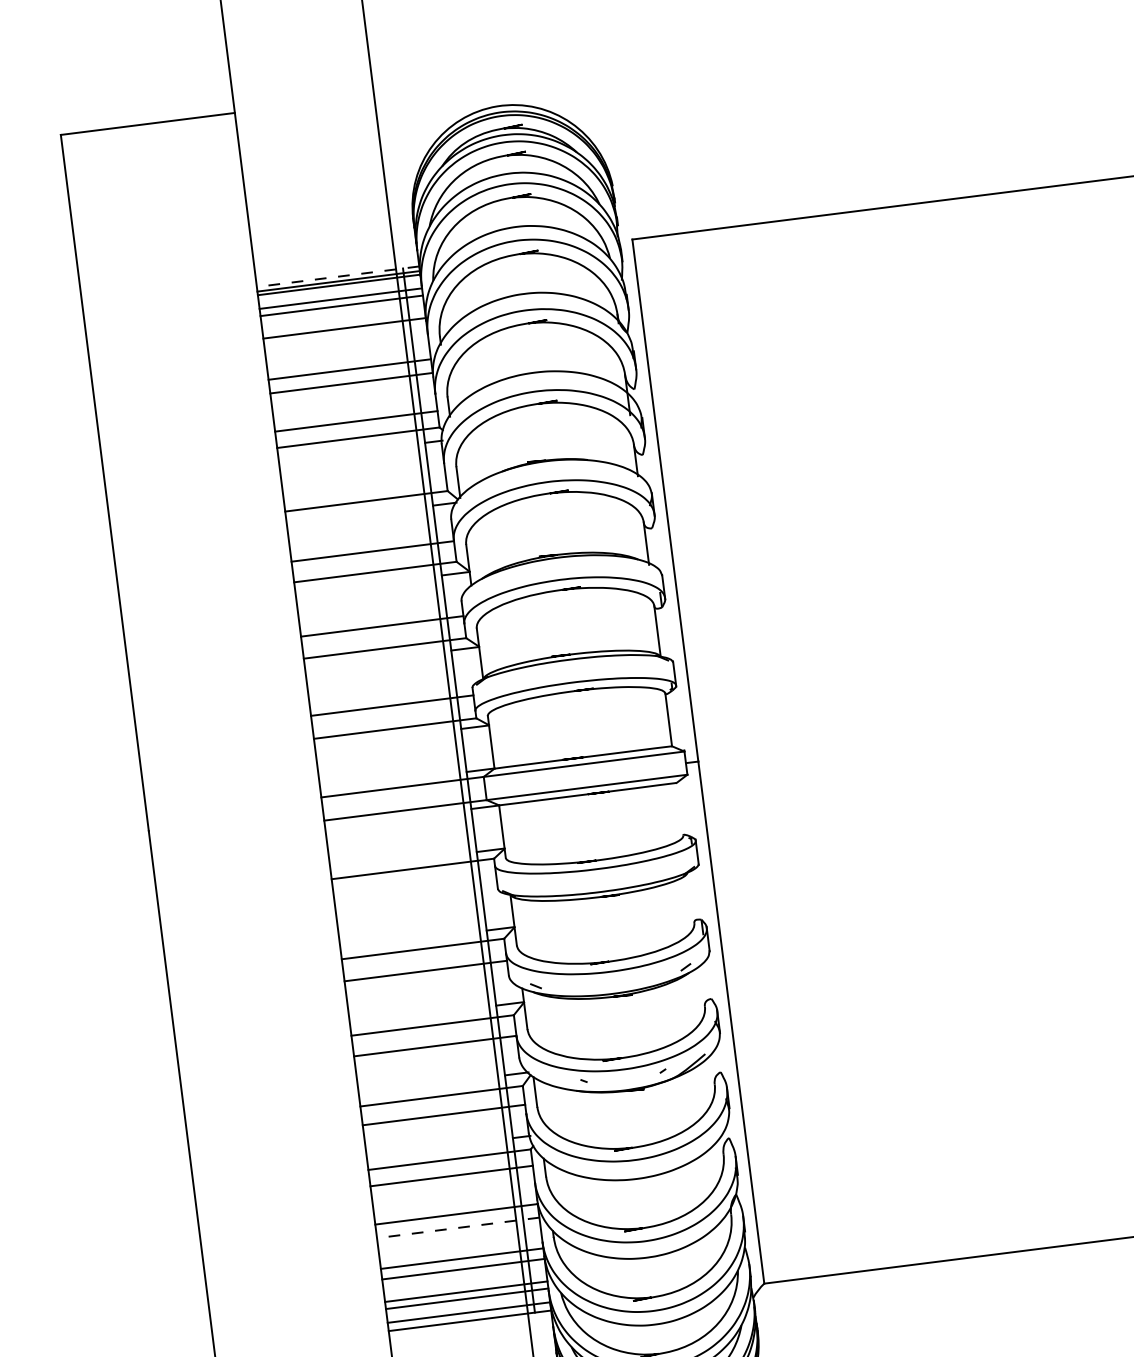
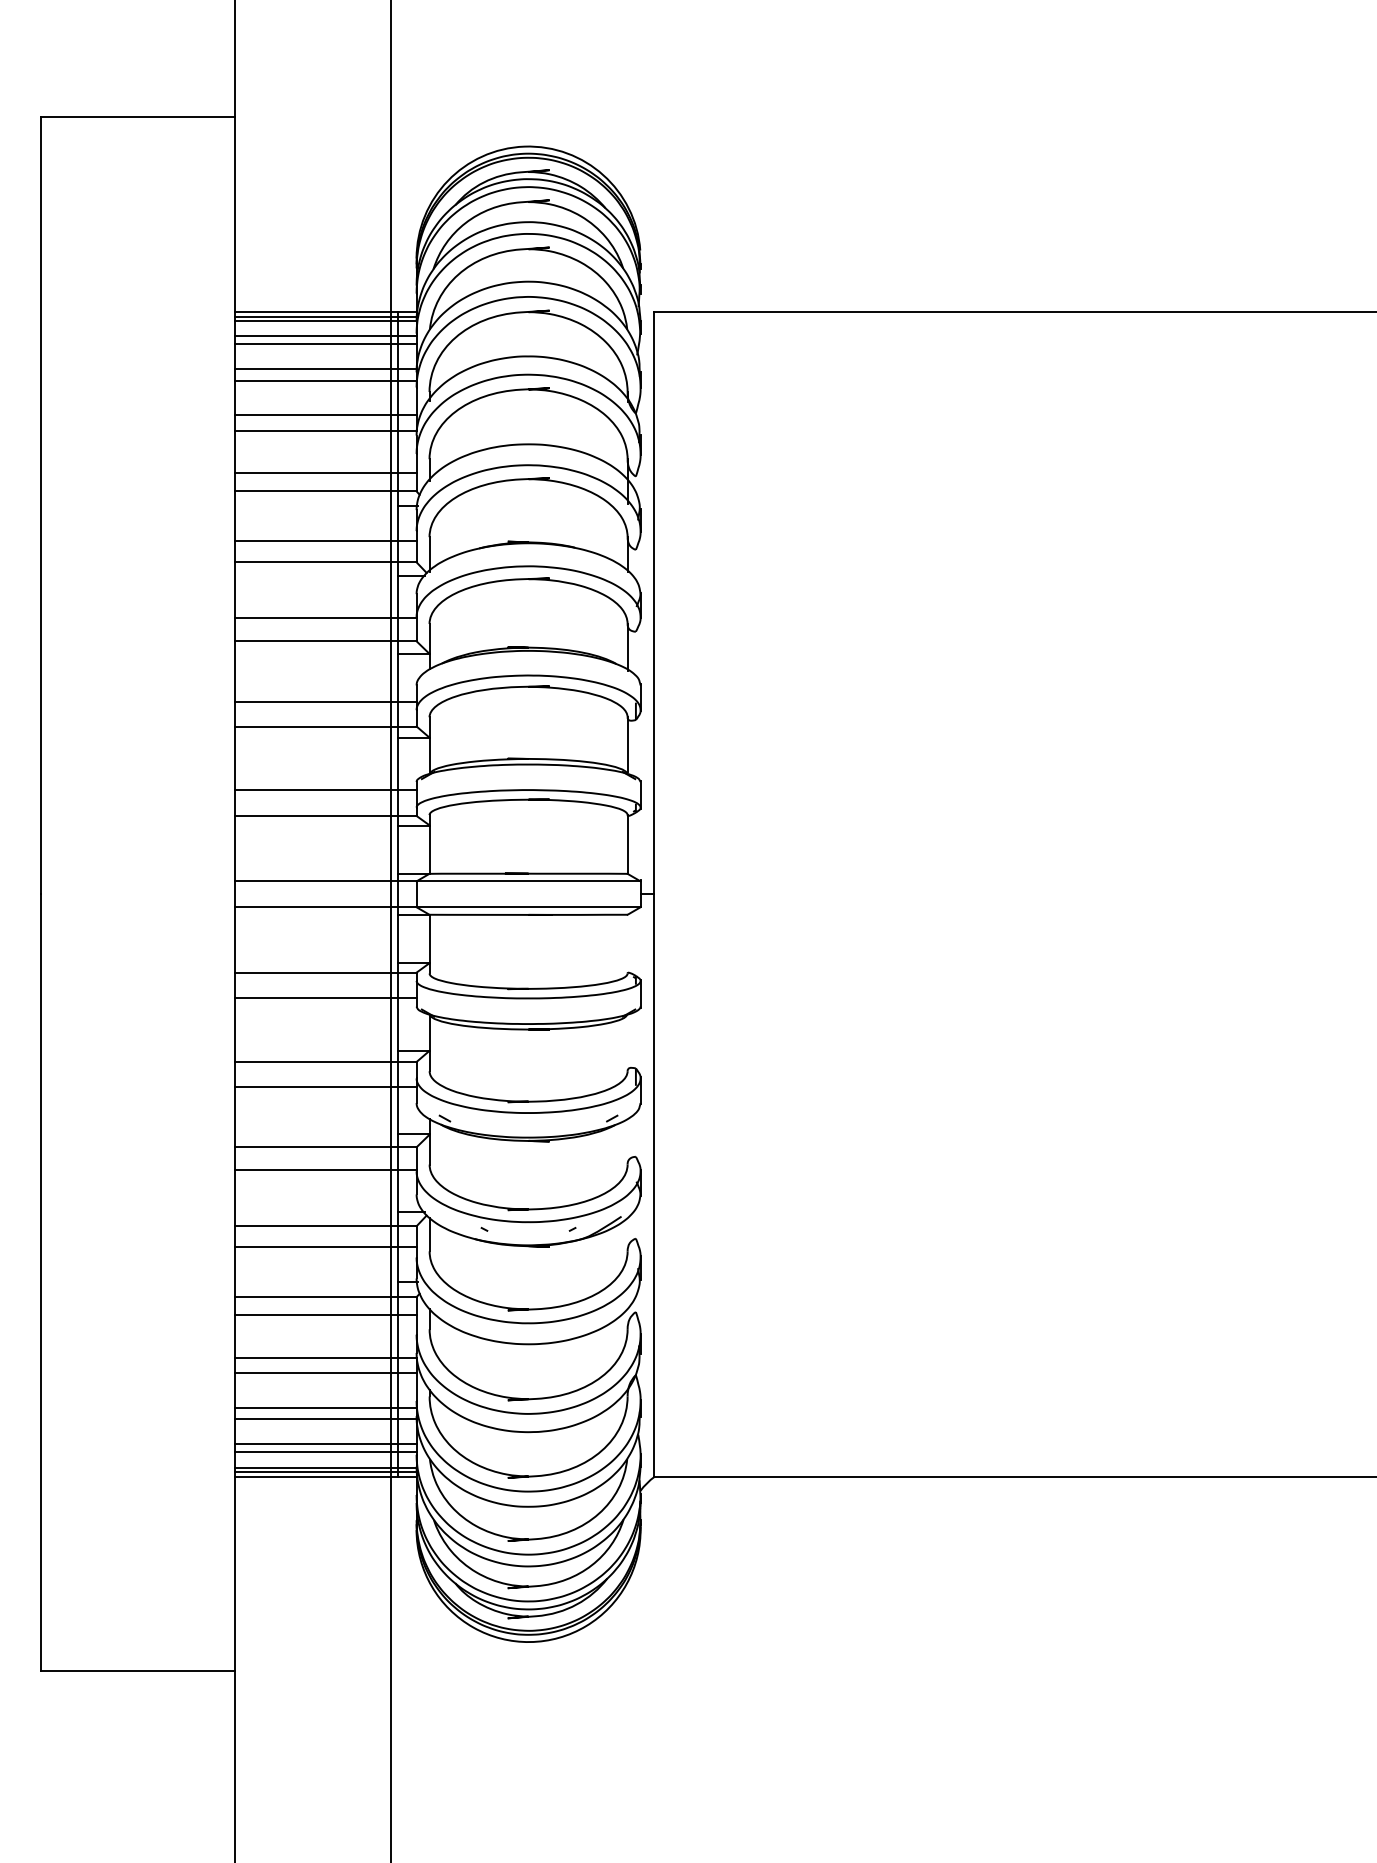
line: (337, 276) -> (325, 311), dashed -> solid
line: (345, 339) -> (325, 381), added
line: (363, 482) -> (325, 541), added
line: (415, 892) -> (325, 998), added
line: (457, 1228) -> (325, 1373), dashed -> solid
line: (468, 1315) -> (325, 1471), added

